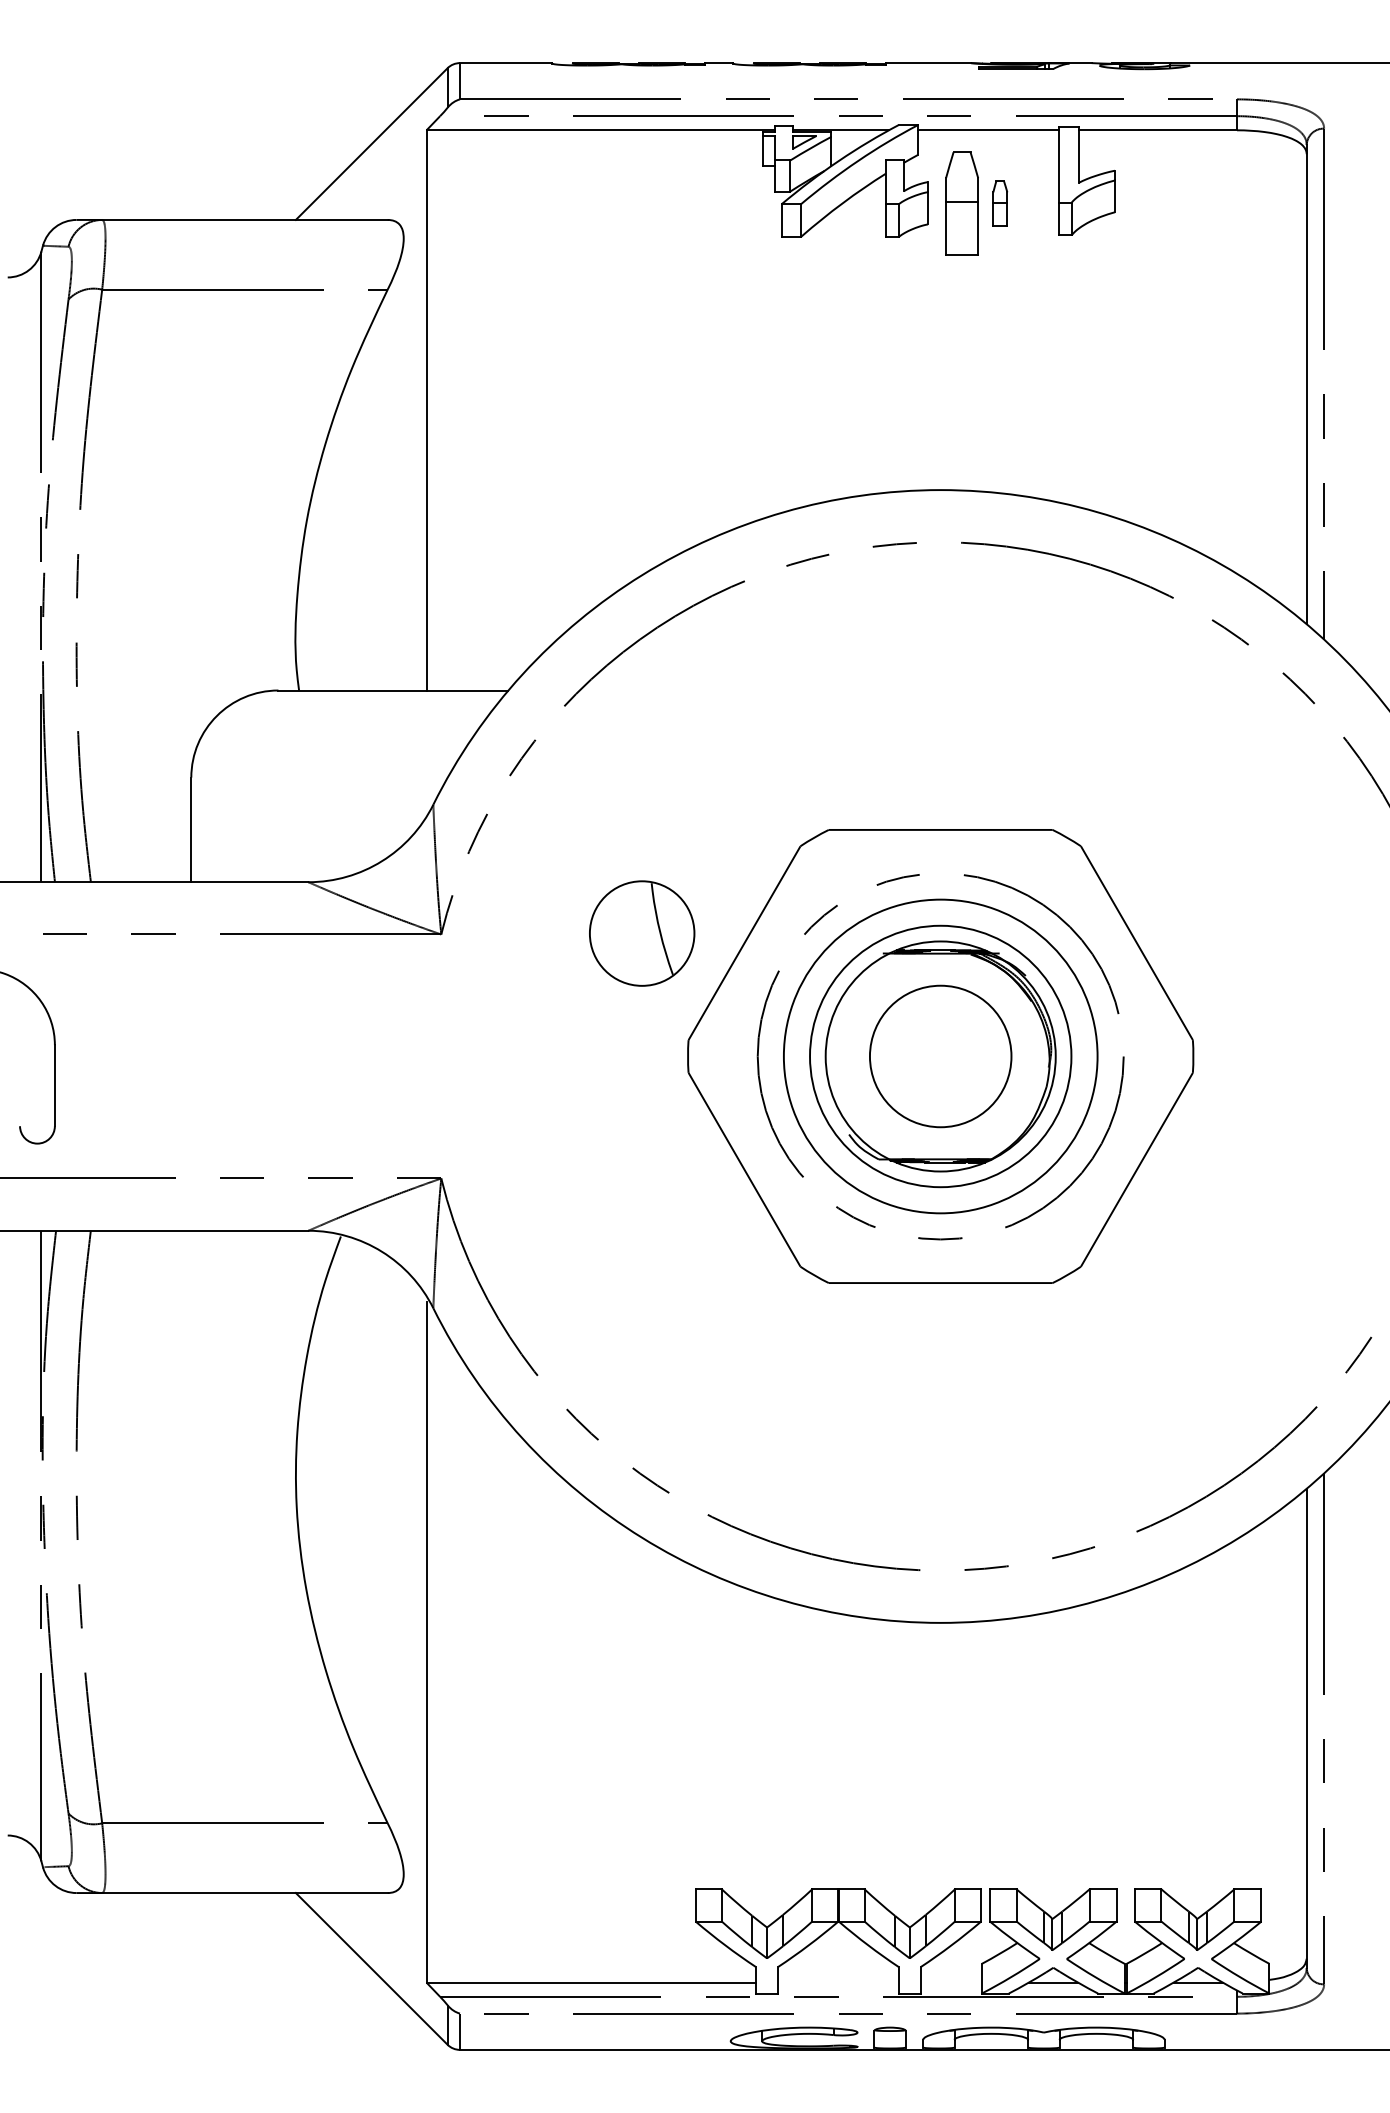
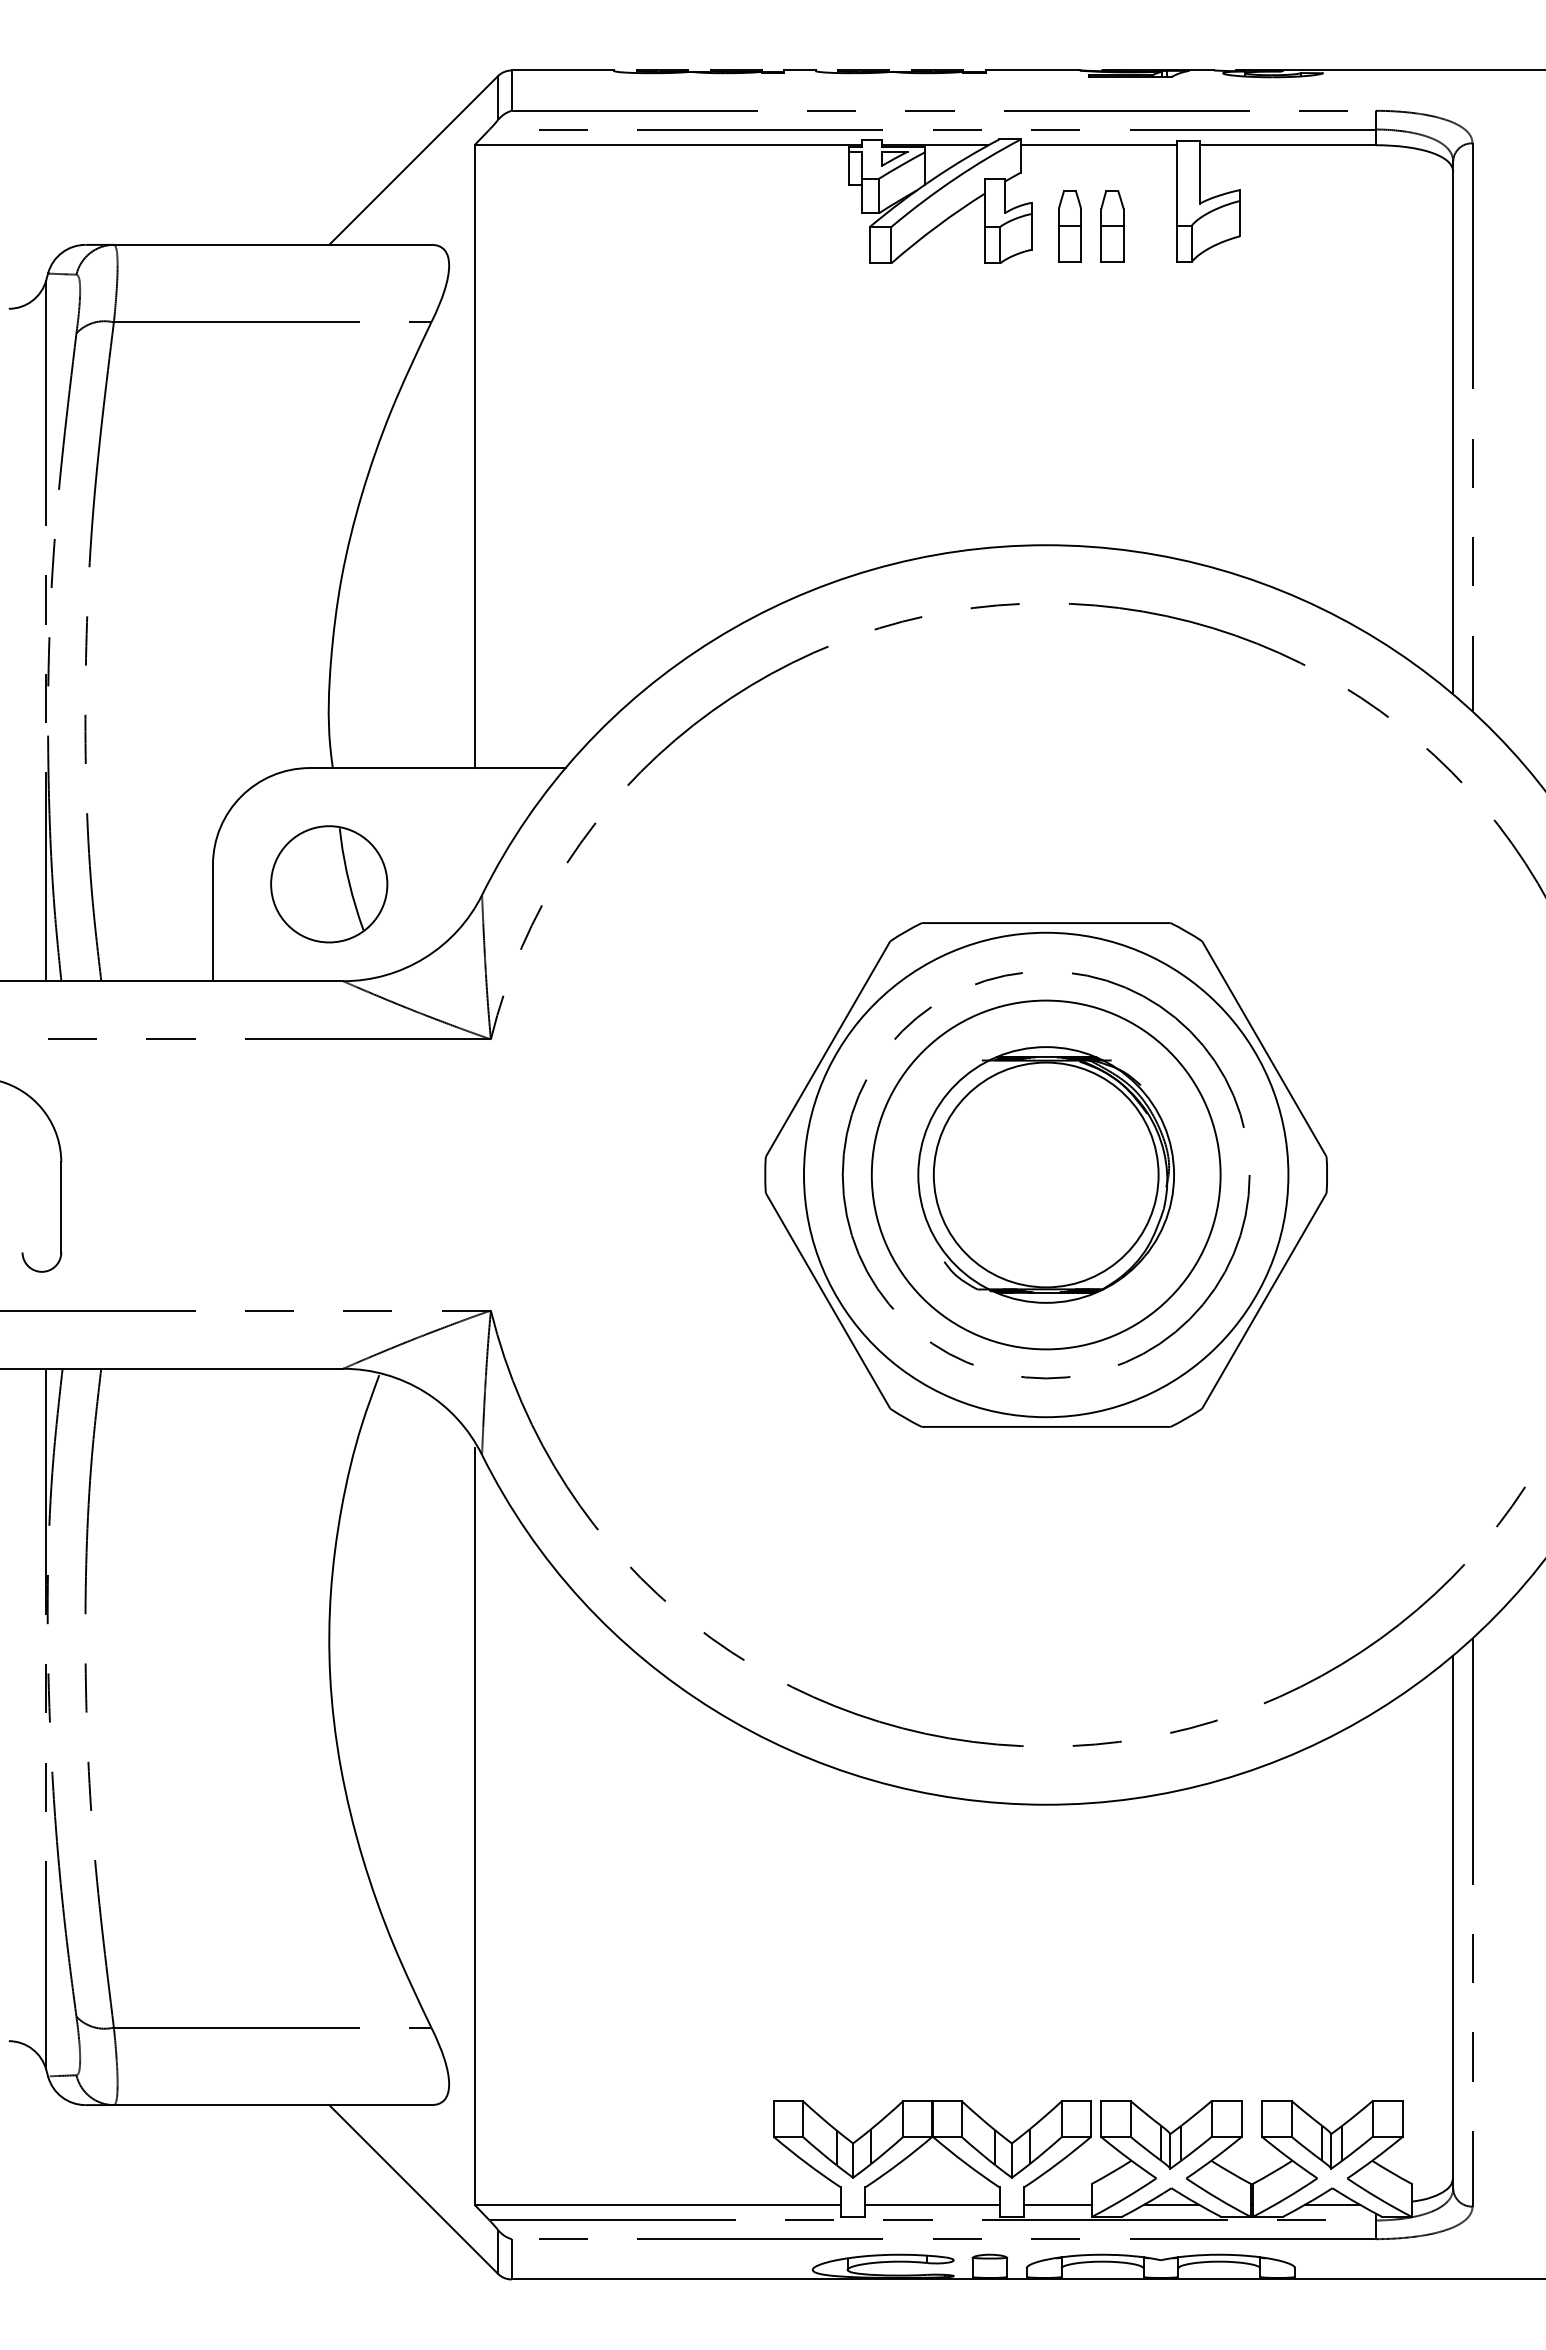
part: (961, 203) -> (1069, 226), size x0.62
part: (1000, 203) -> (1112, 226), size x1.43
part: (642, 933) -> (329, 884), moved
circle: (940, 1056) -> (1045, 1174), size x1.43
circle: (940, 1056) -> (1045, 1174), size x1.67
line: (838, 1982) -> (932, 2204), added
line: (951, 1982) -> (1058, 2204), added

